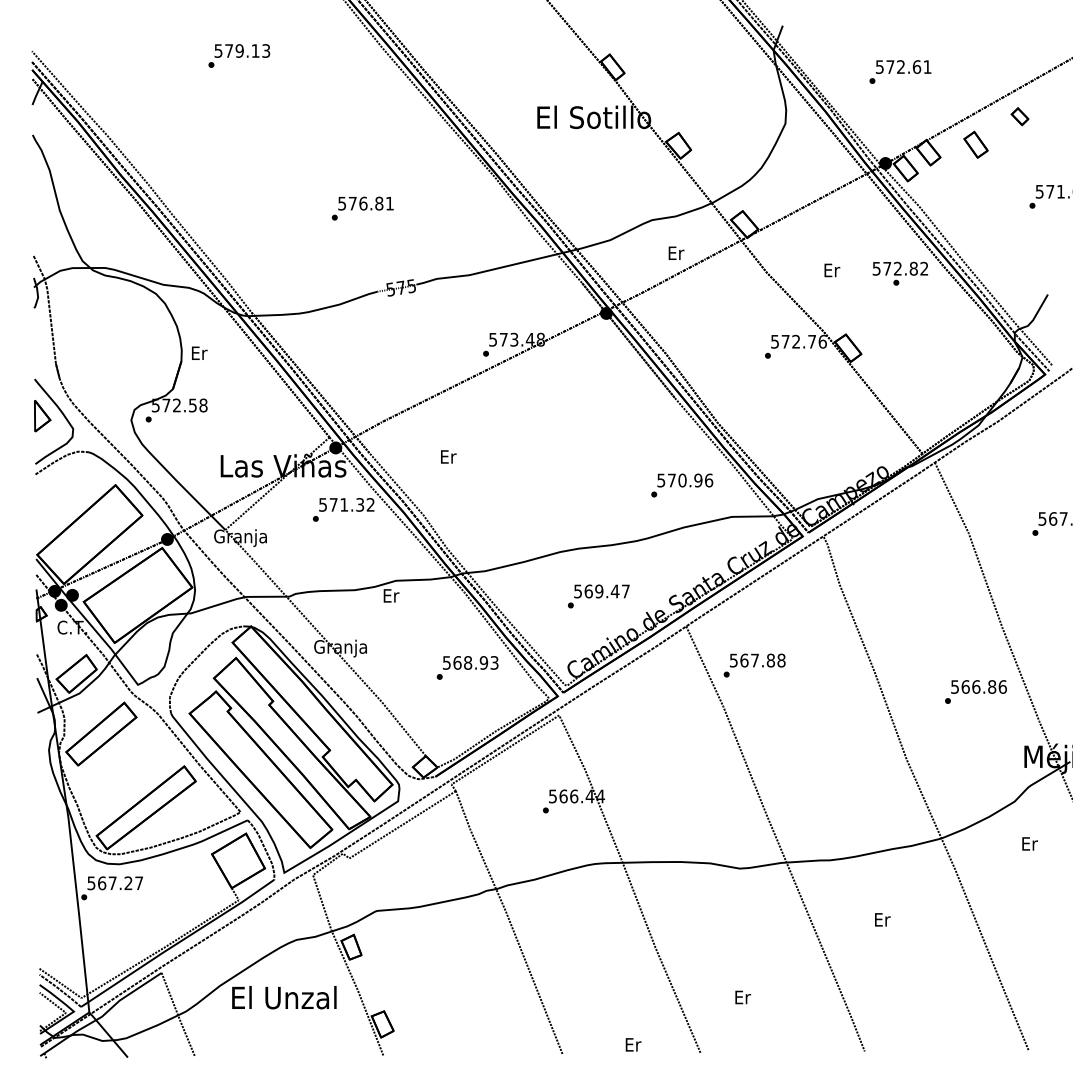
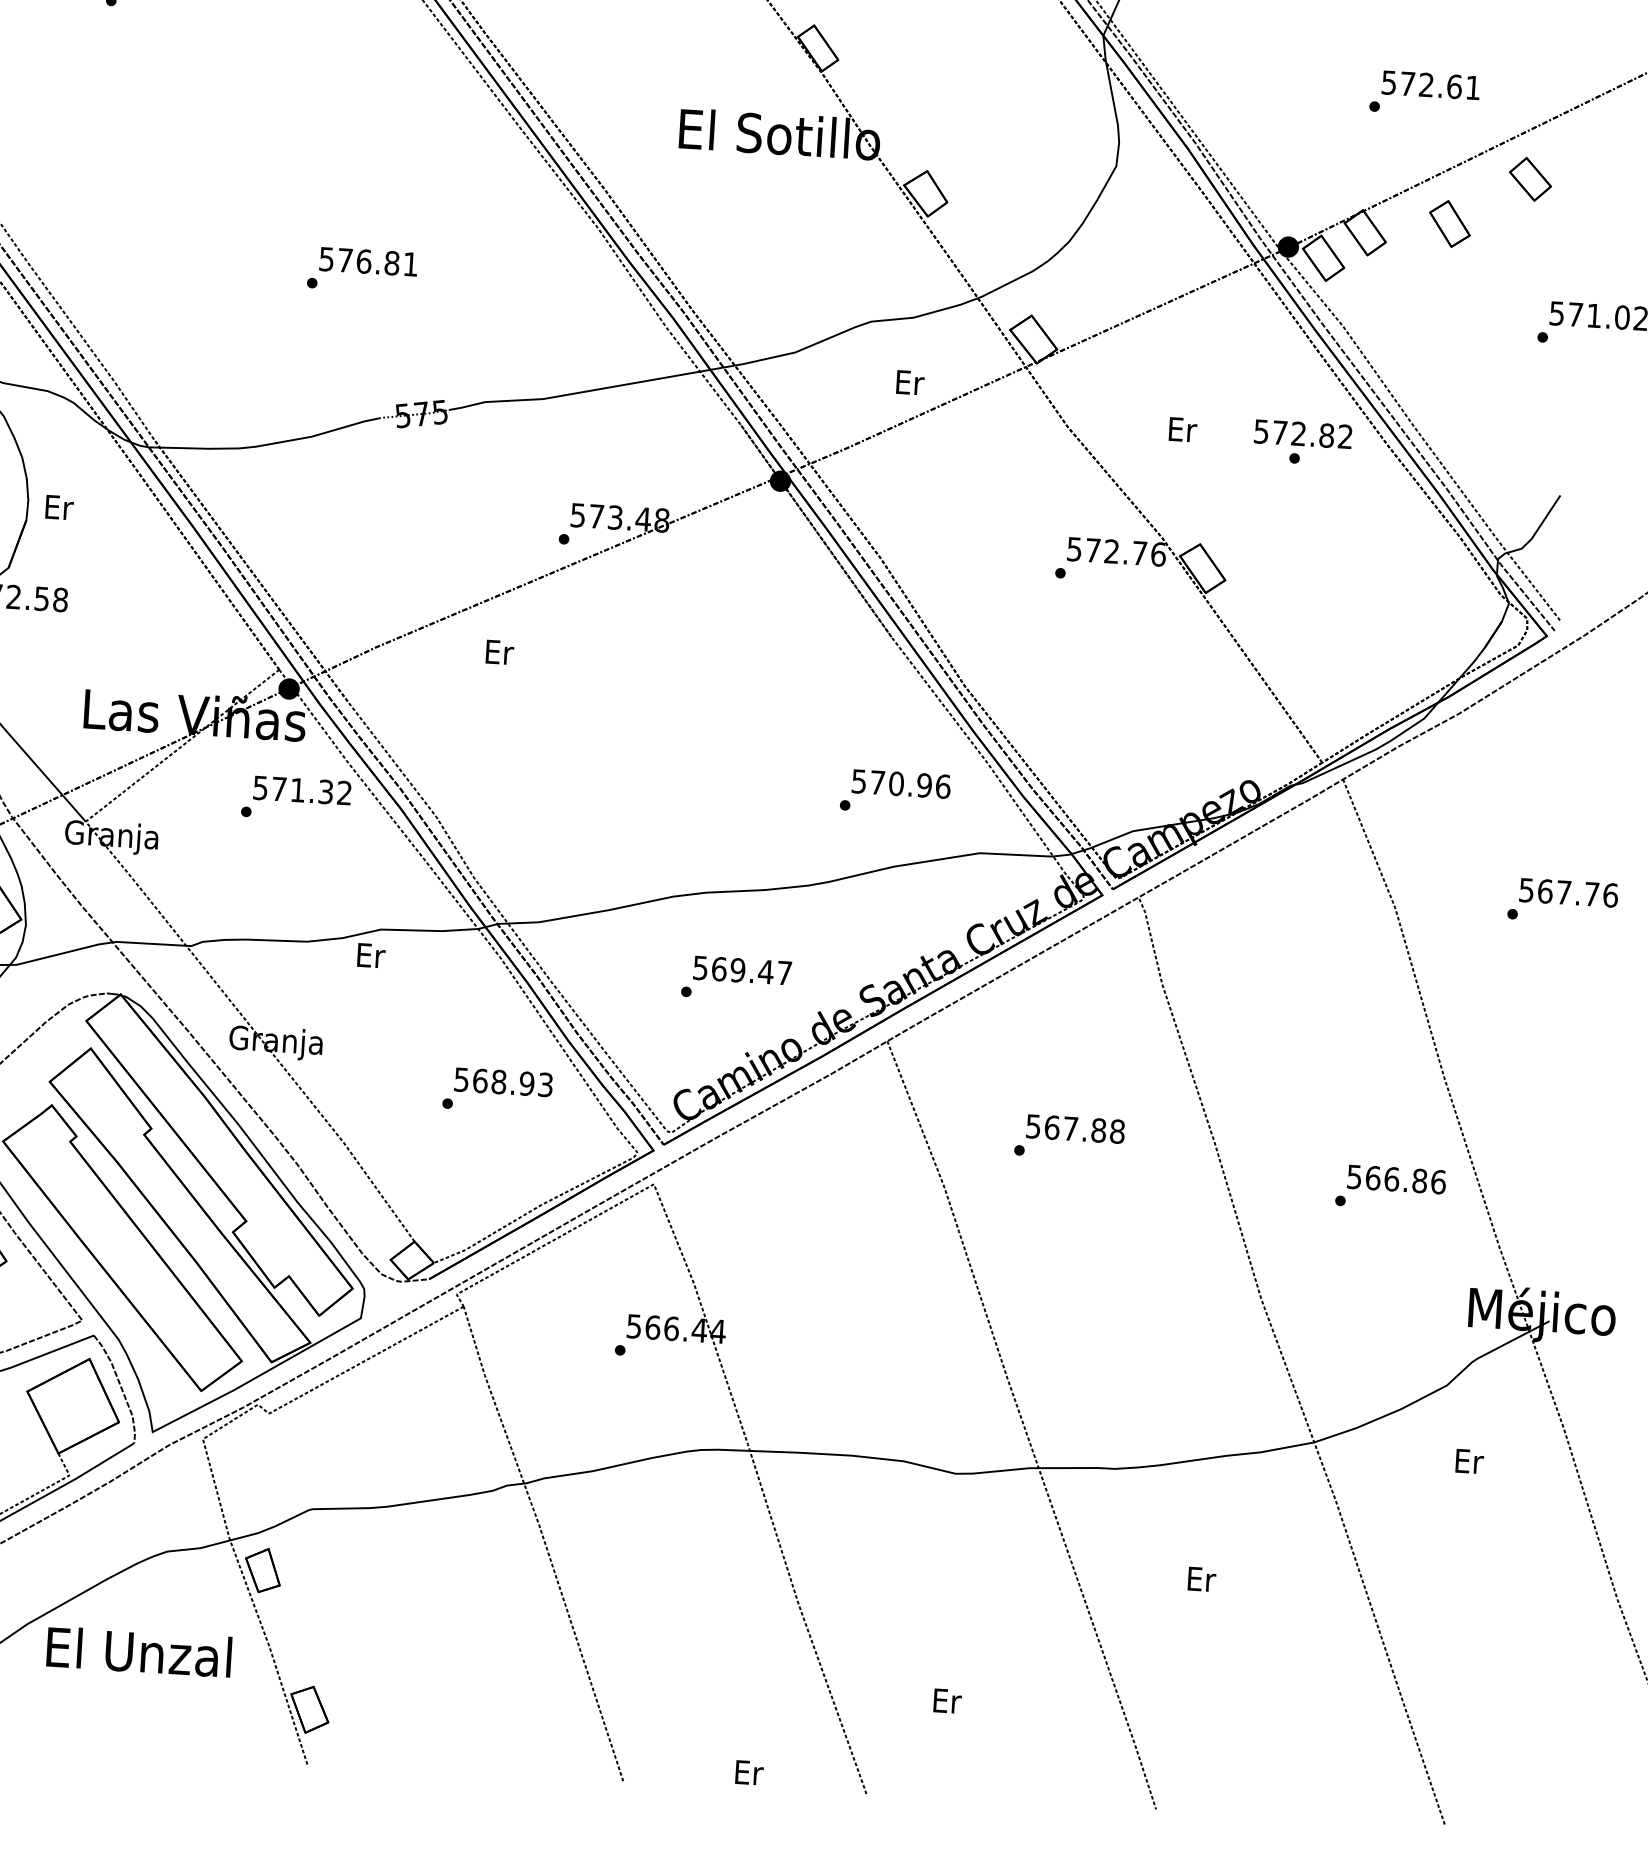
text: (900, 71) -> (1425, 92), moved
part: (1019, 116) -> (1529, 178), size x1.43
text: (448, 456) -> (499, 651), moved
text: (754, 665) -> (1069, 1137), moved

